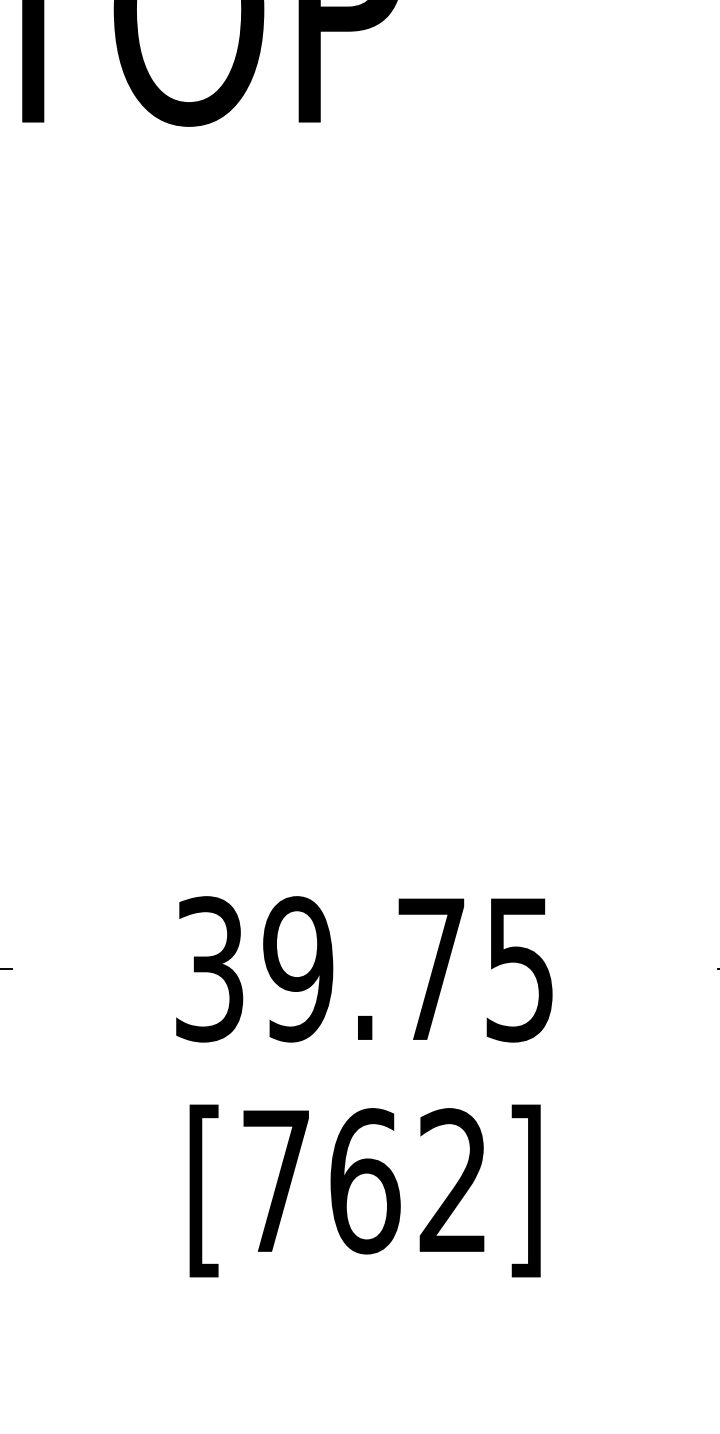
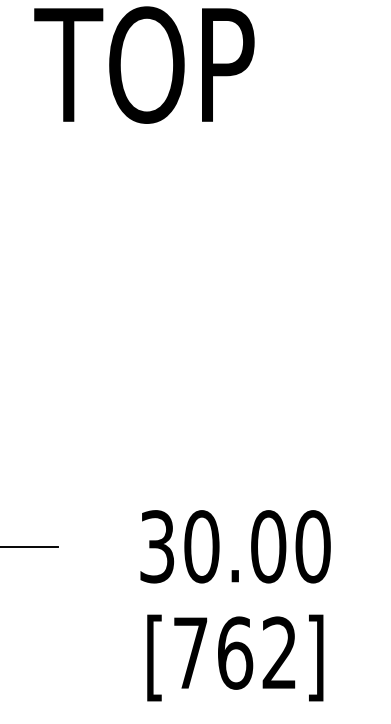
text: (409, 968) -> (257, 546), 39.75 -> 30.00

